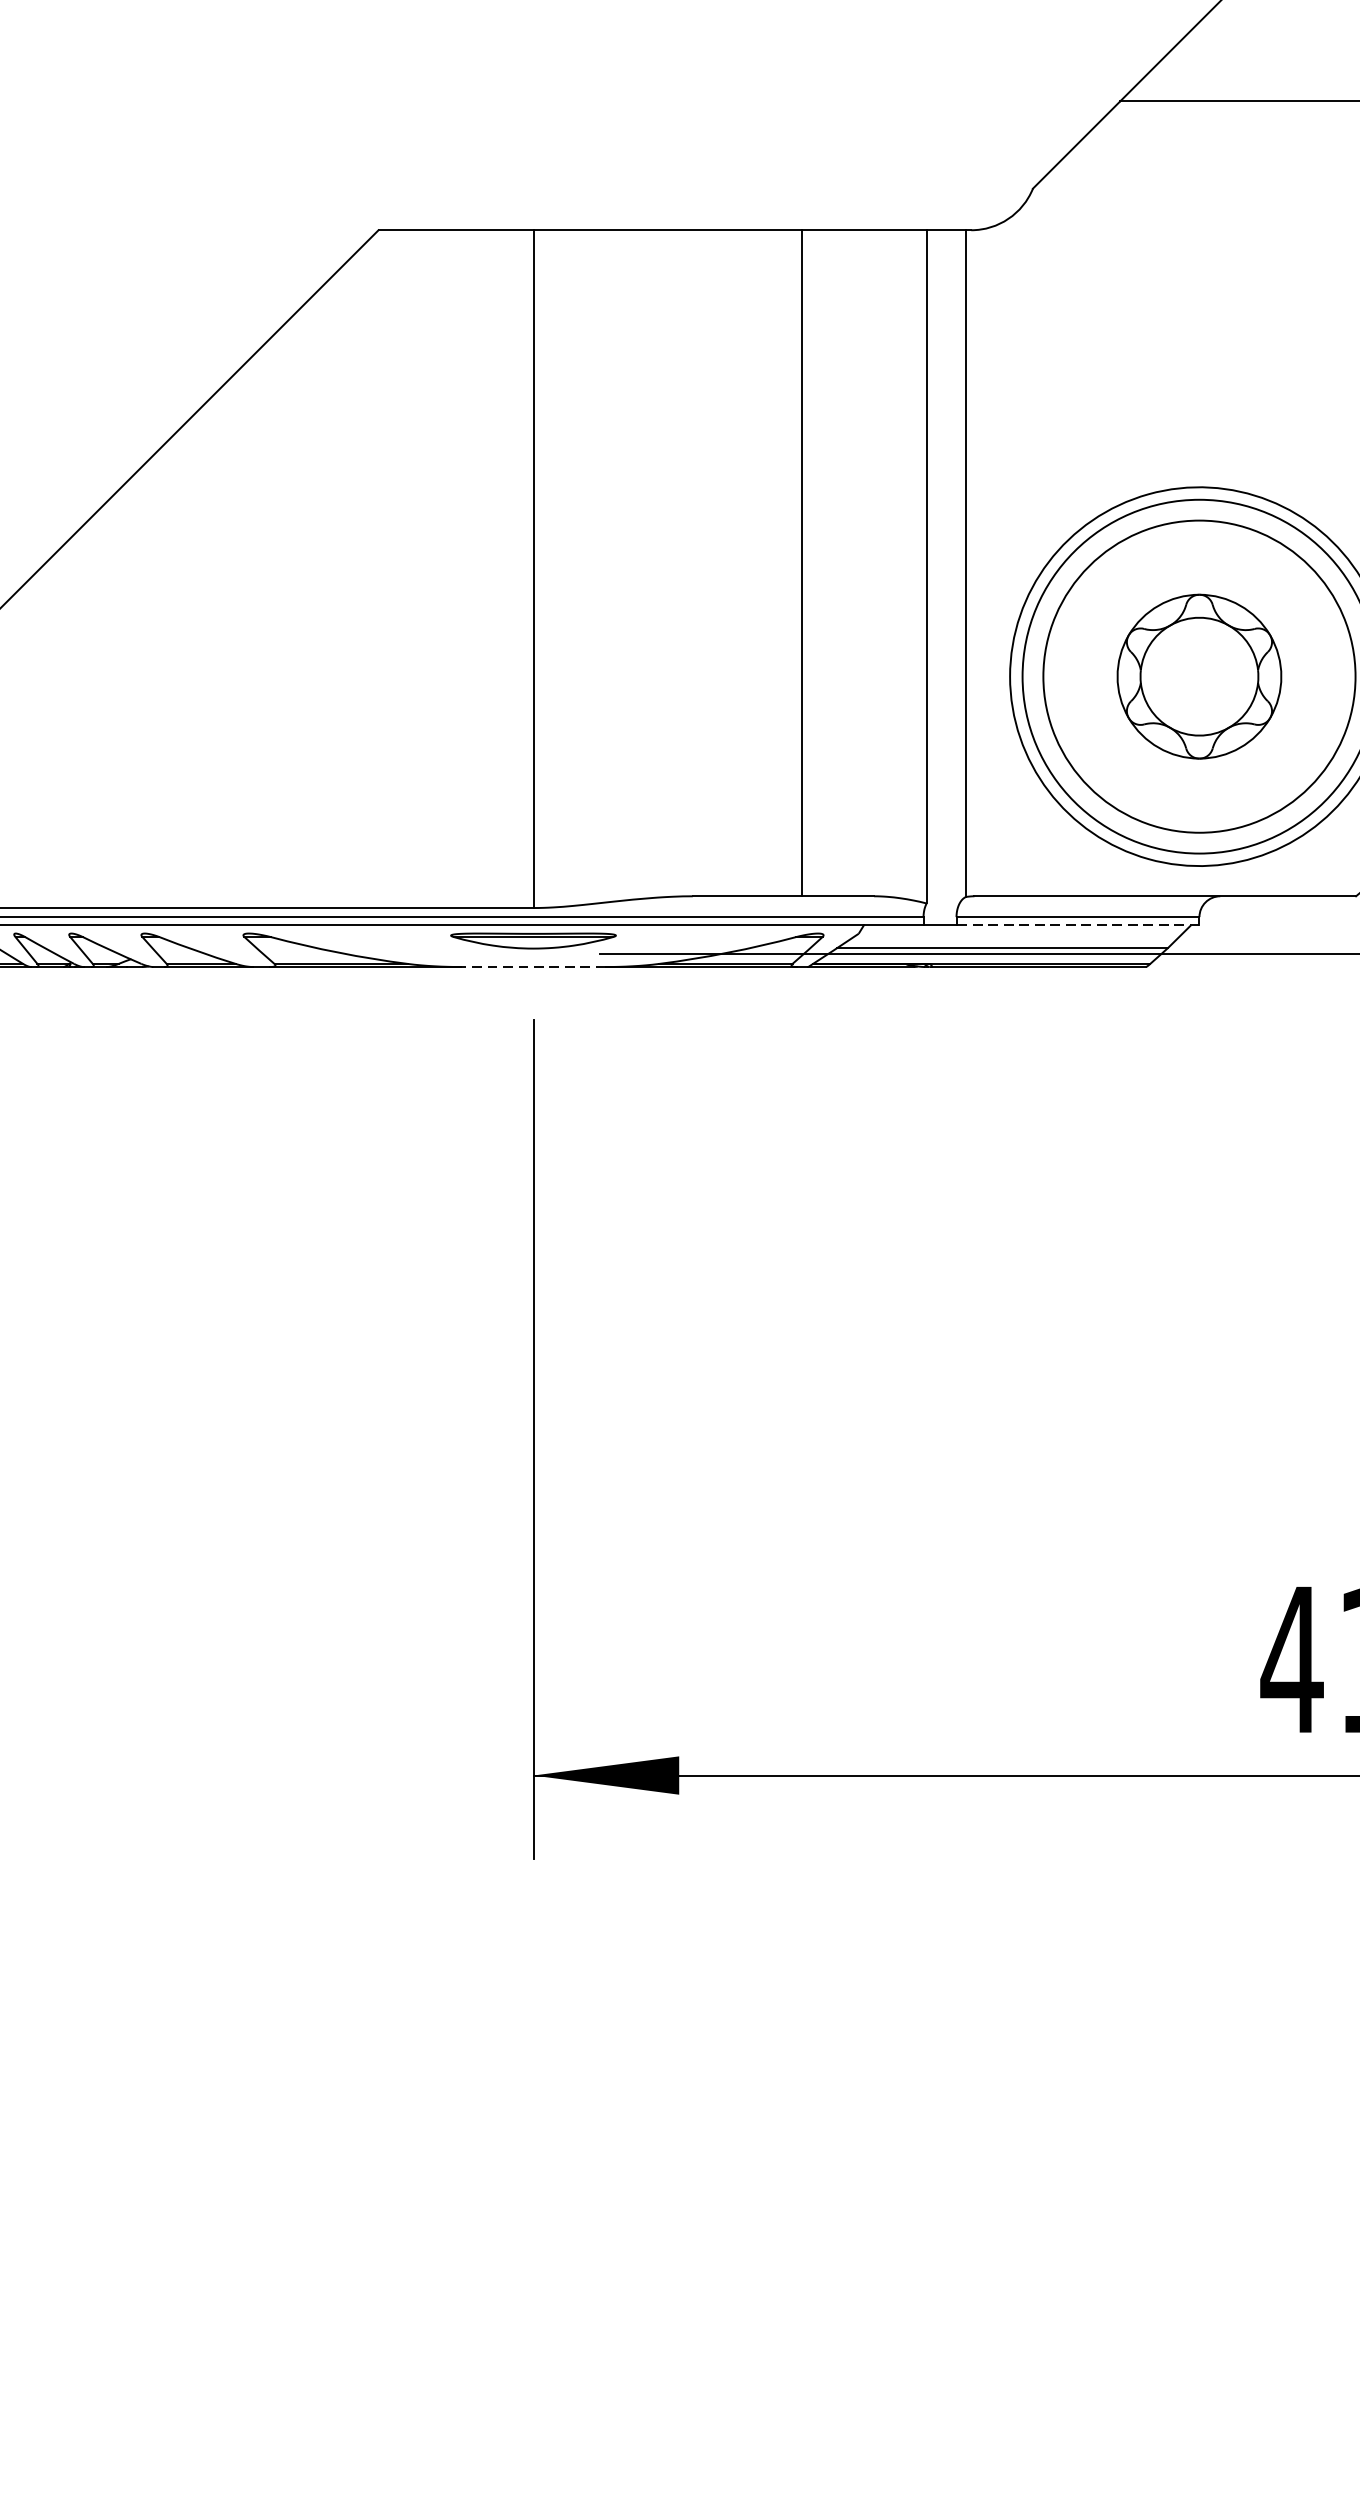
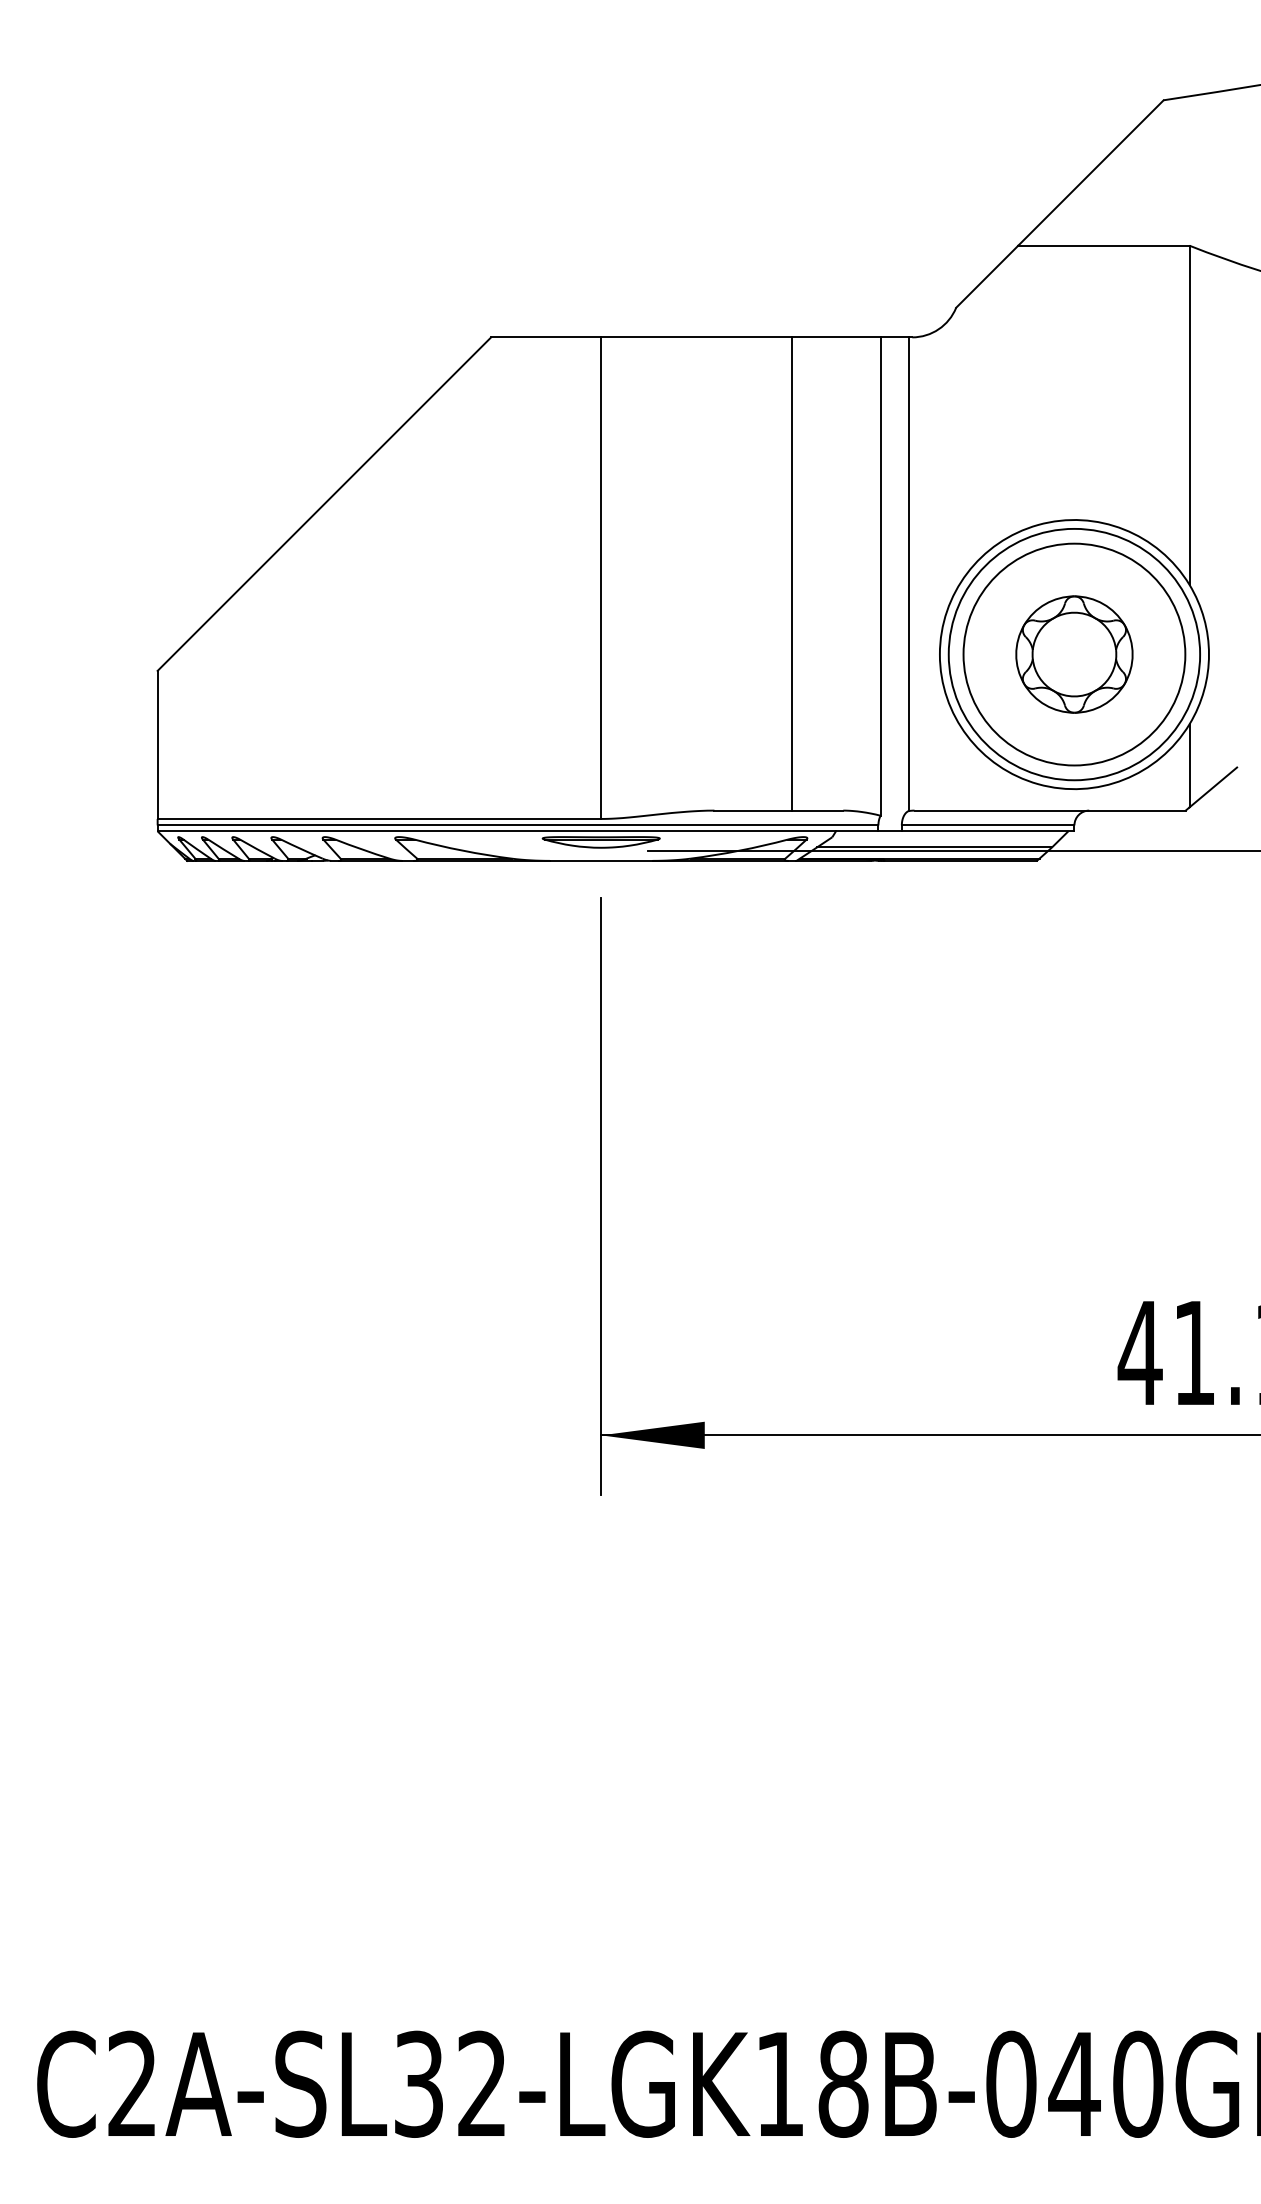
line: (1077, 925) -> (987, 831), dashed -> solid
line: (532, 966) -> (600, 860), dashed -> solid

